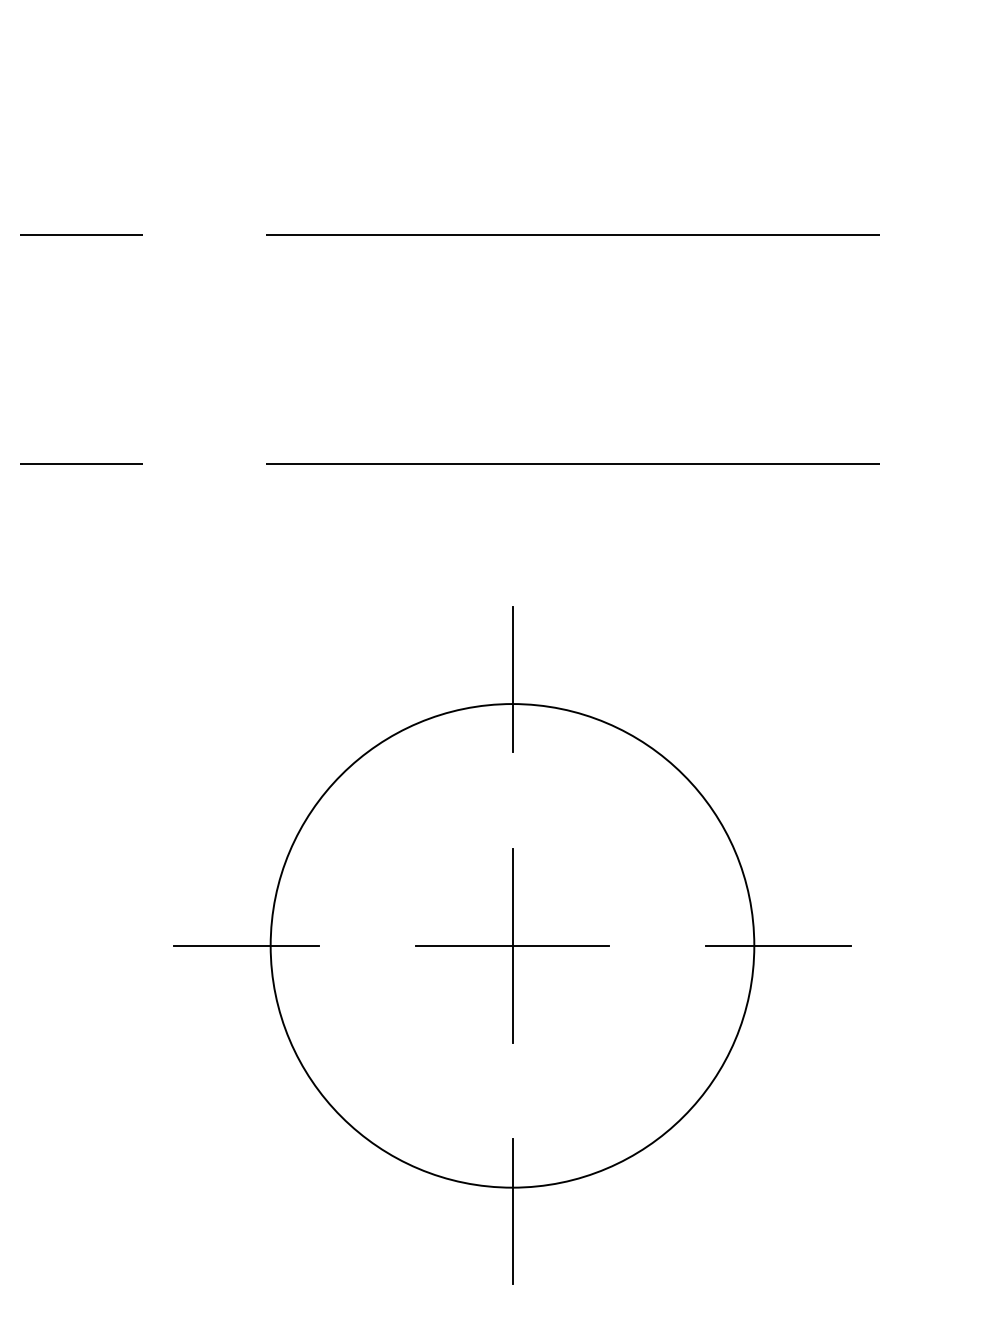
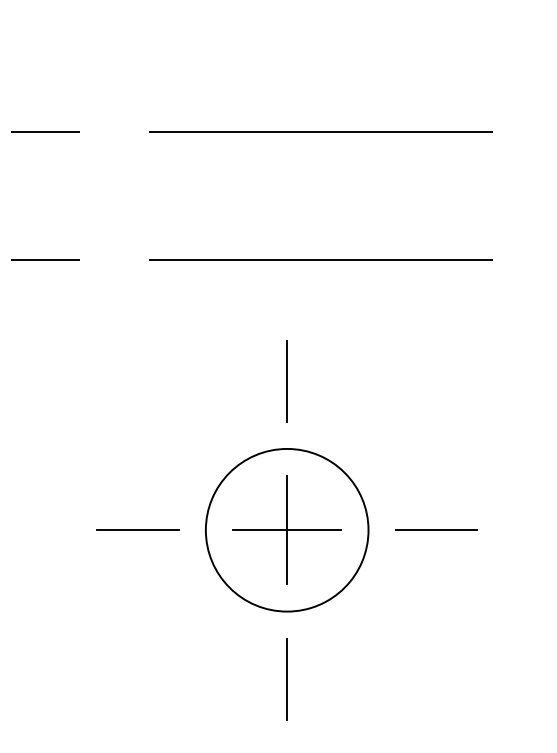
circle: (511, 944) -> (286, 529), size x0.6

